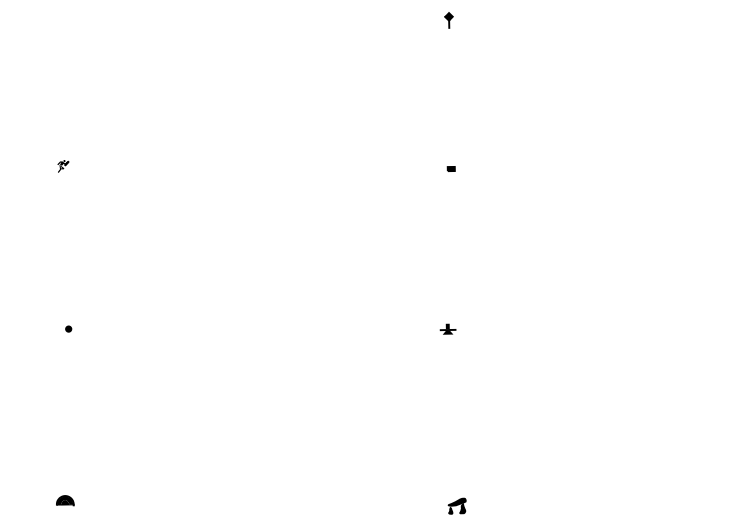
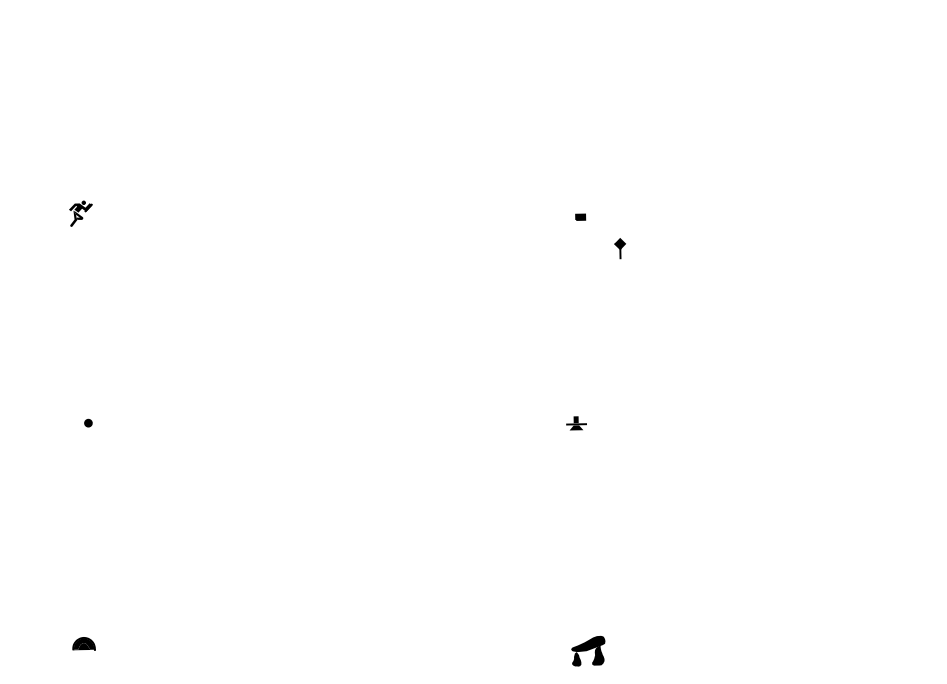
part: (448, 20) -> (619, 248), moved
part: (63, 166) -> (81, 213), size x1.6
part: (456, 505) -> (587, 650), size x1.4

